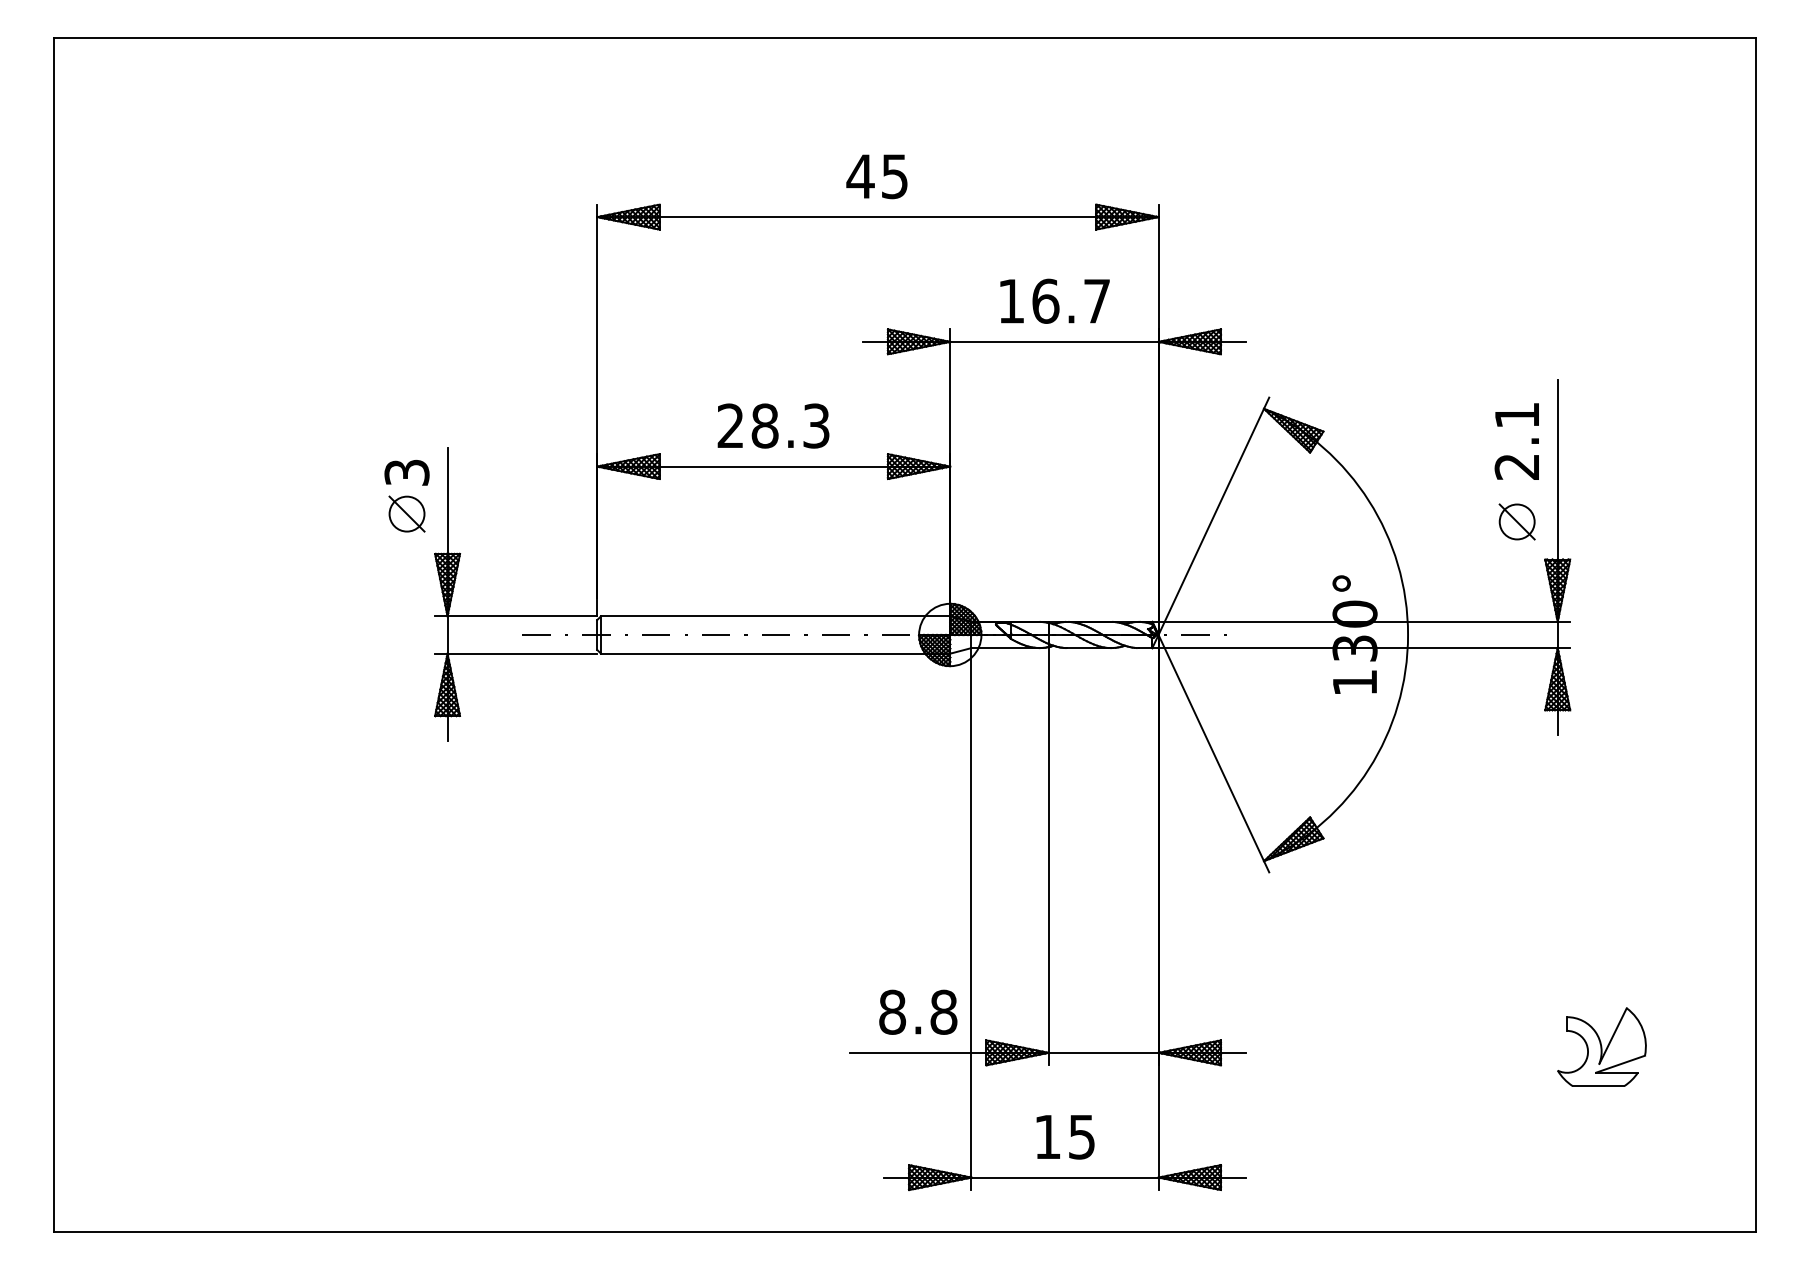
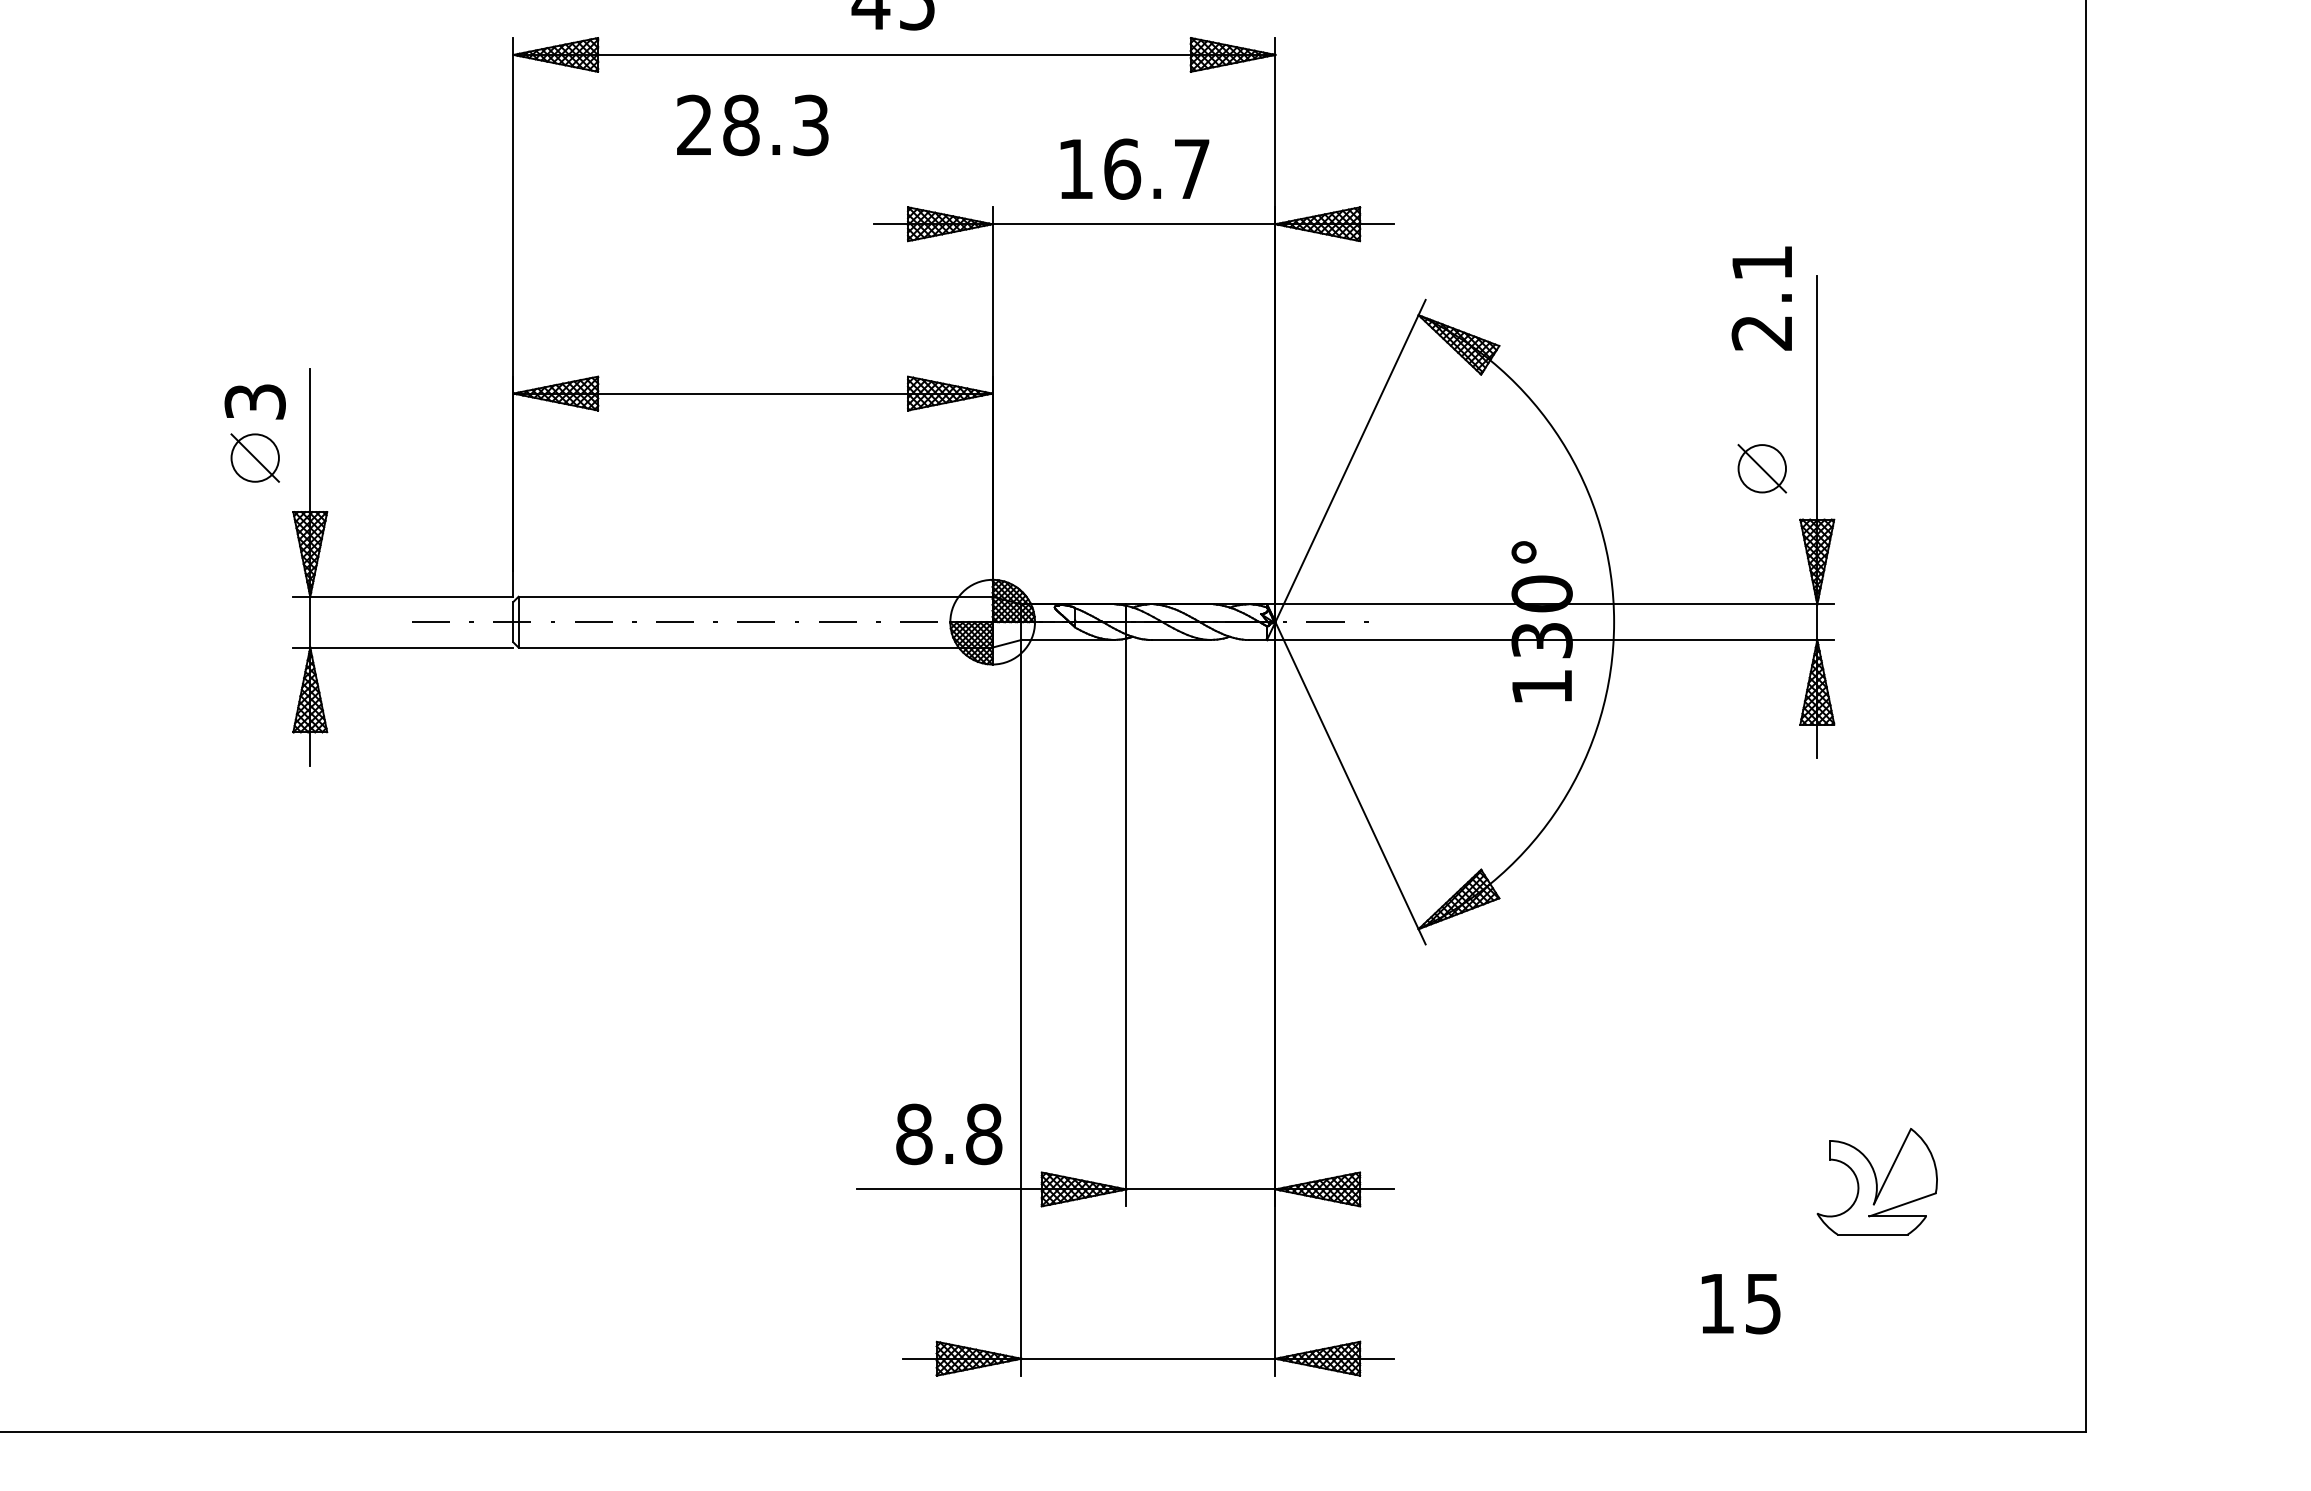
text: (773, 425) -> (752, 124), moved
text: (1516, 441) -> (1761, 298), moved
text: (1065, 1137) -> (1740, 1304), moved

